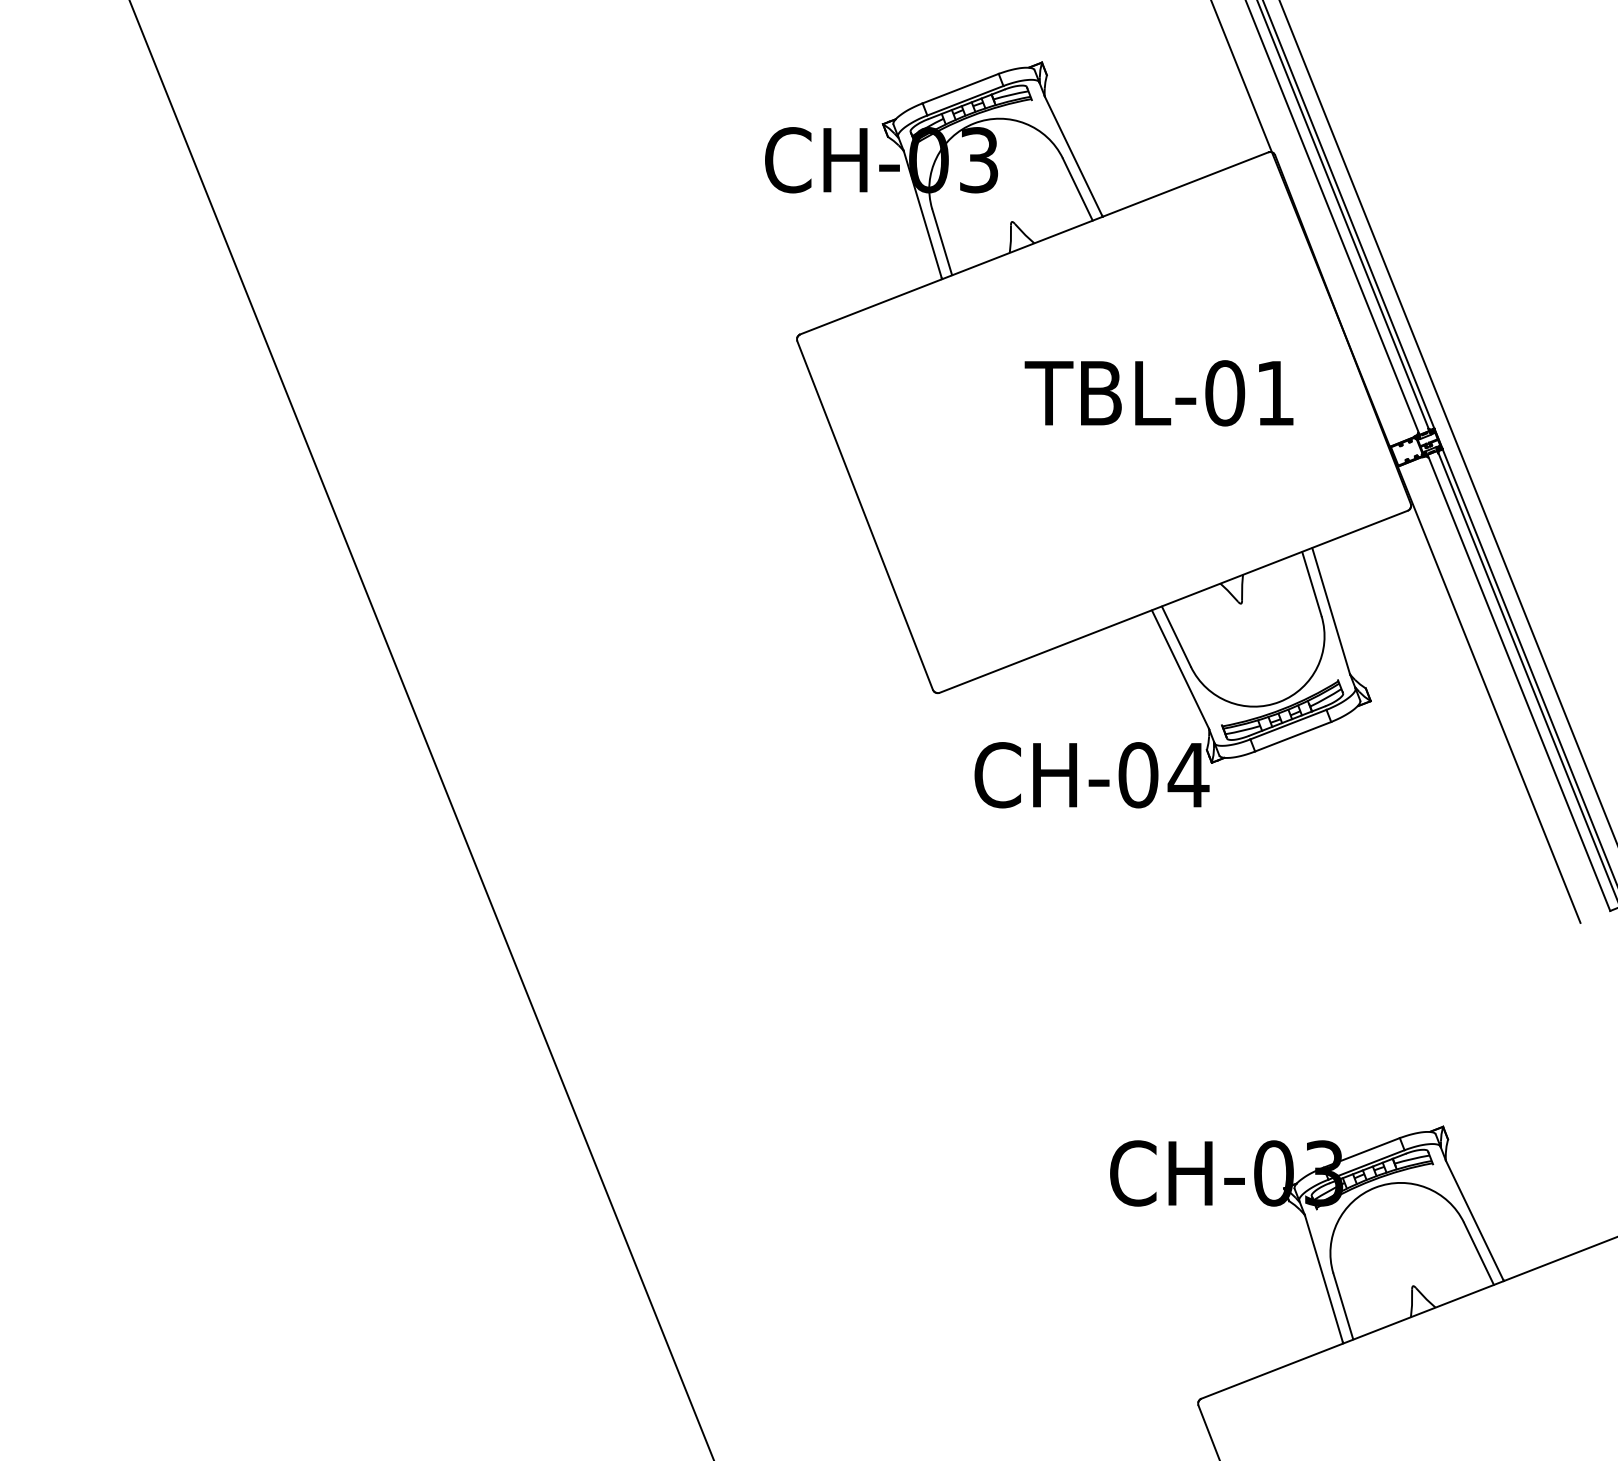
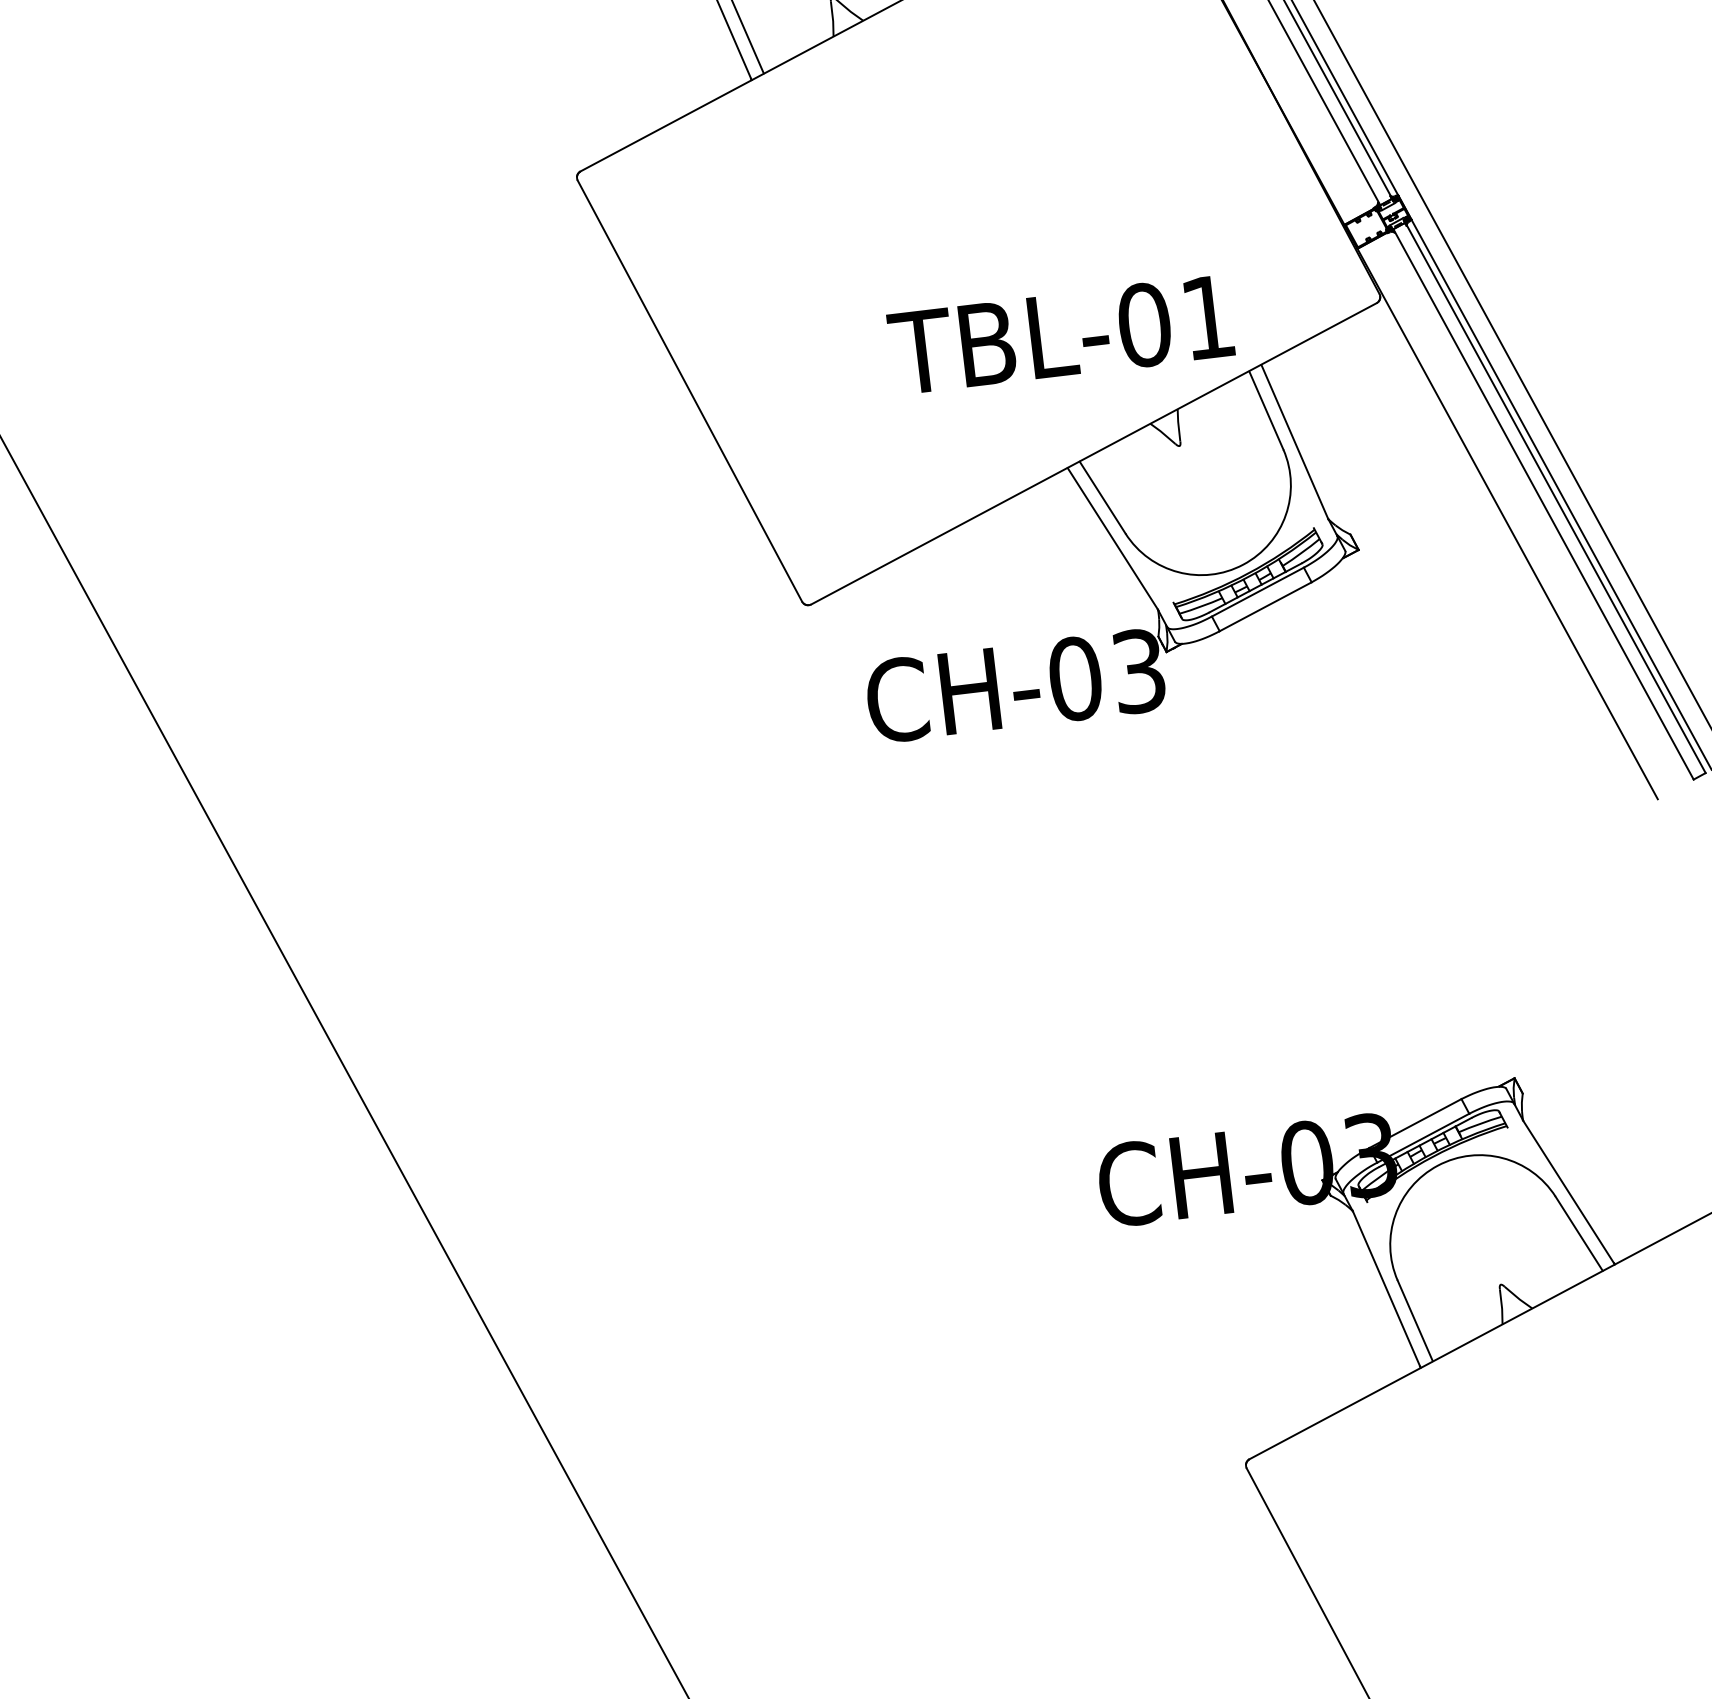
text: (1158, 393) -> (1060, 335), moved
text: (1188, 775) -> (1138, 671), CH-04 -> CH-03

